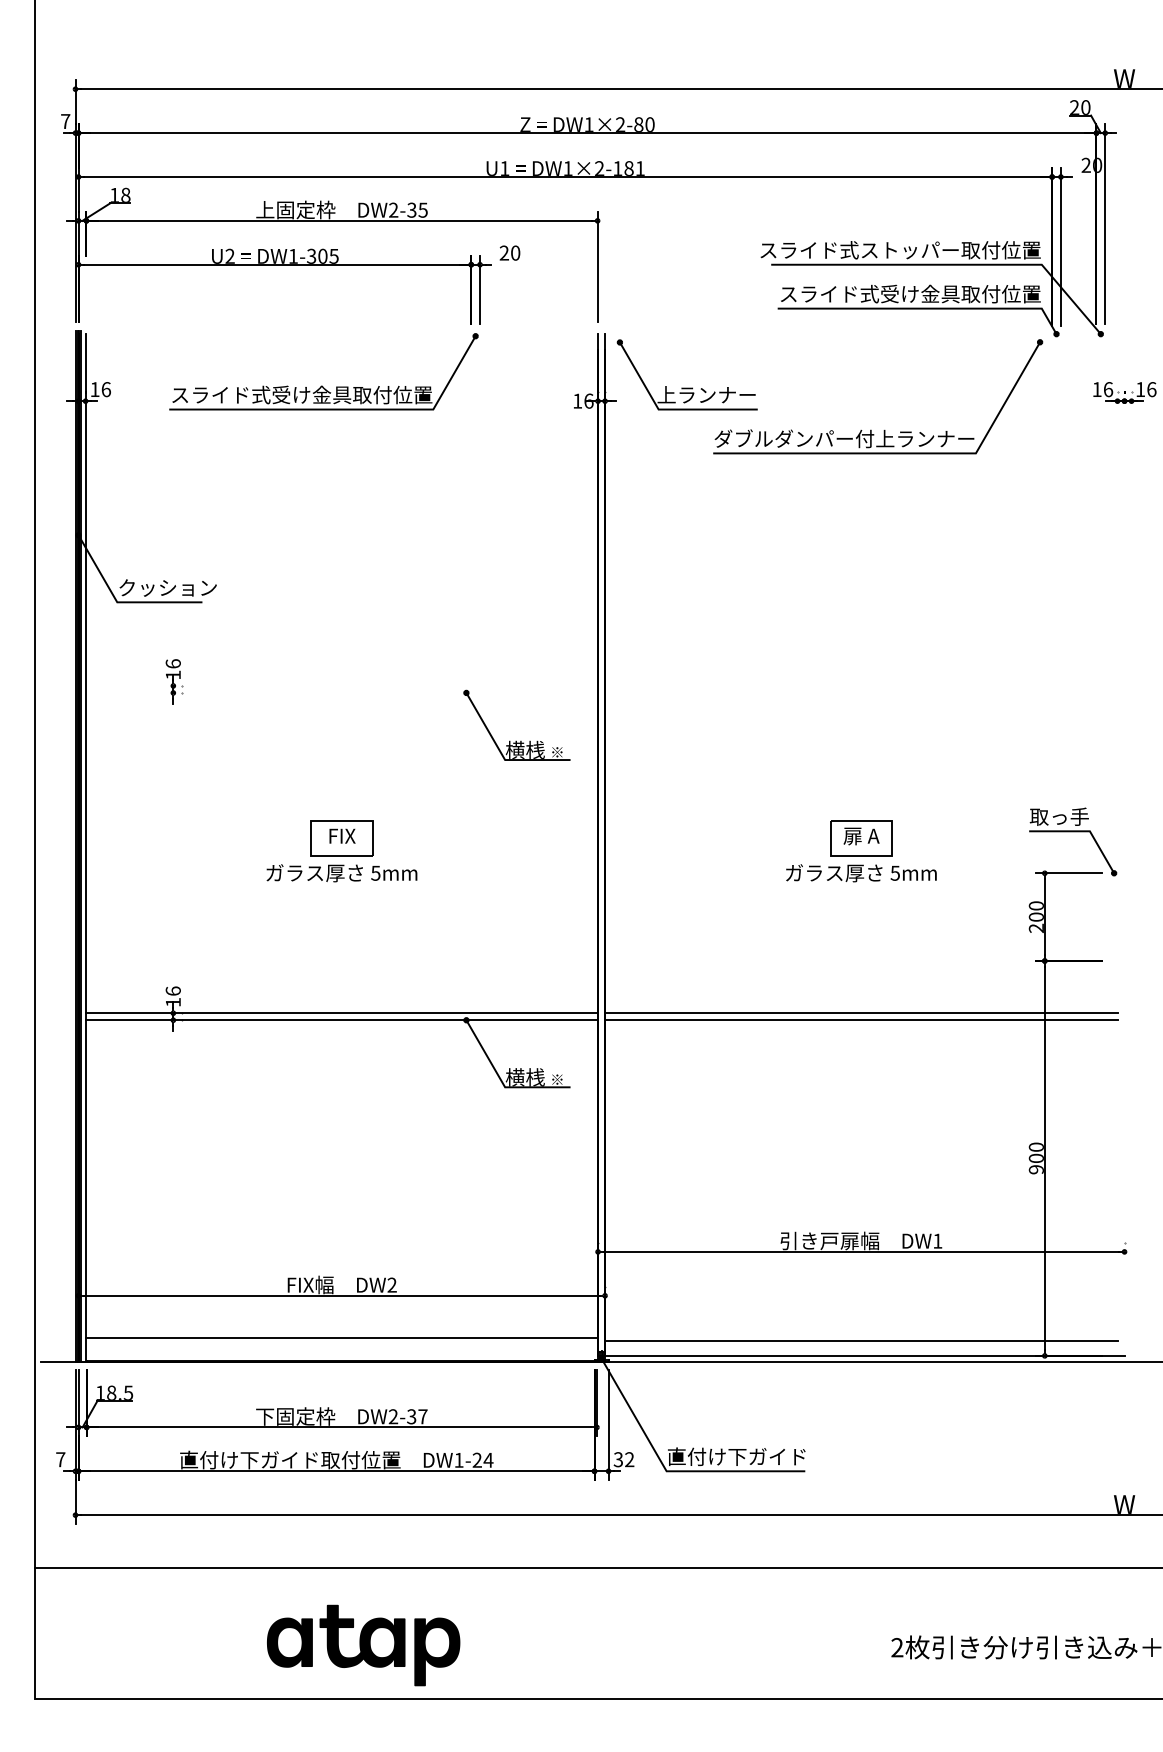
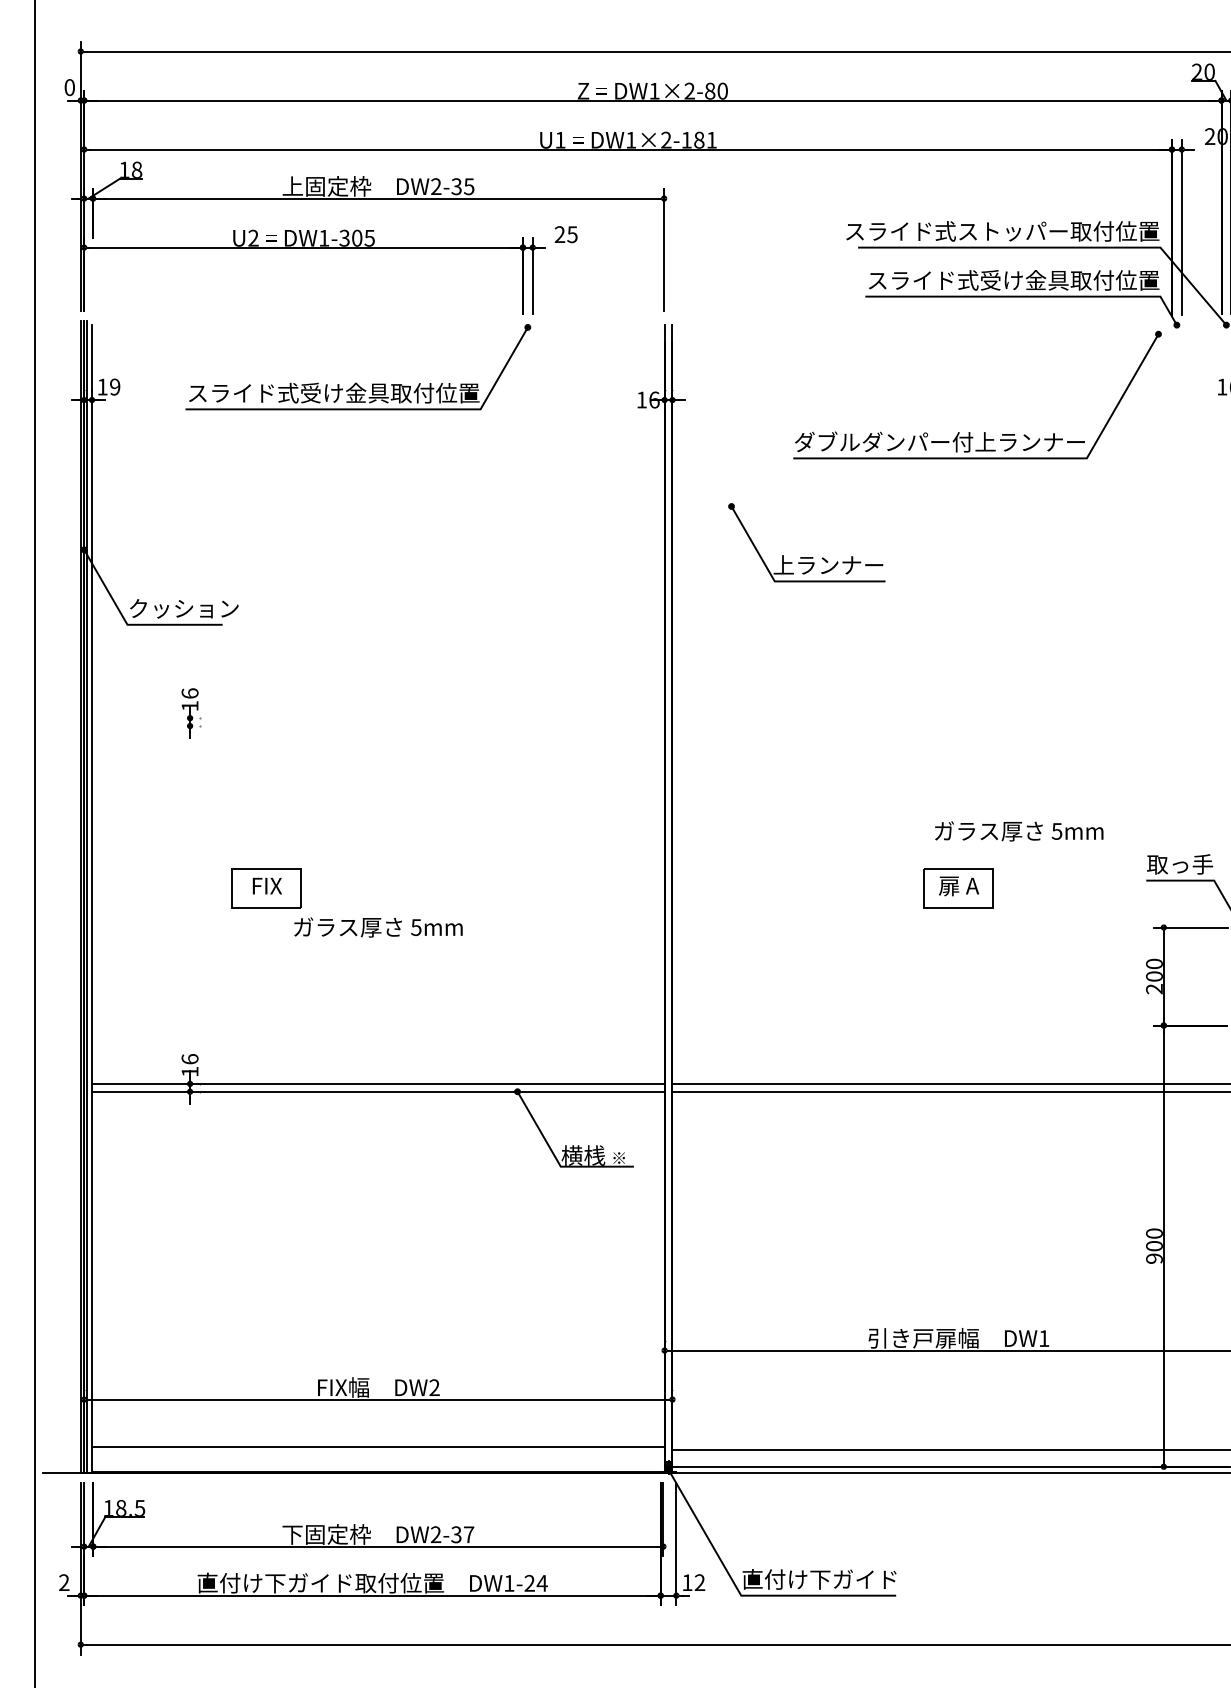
text: (65, 121) -> (69, 87), 7 -> 0
text: (515, 252) -> (572, 233), 20 -> 25
part: (686, 387) -> (805, 556), moved
text: (105, 389) -> (114, 386), 16 -> 19
part: (516, 740) -> (573, 779), removed
part: (341, 838) -> (266, 888), moved
text: (861, 873) -> (1019, 831), moved
text: (60, 1459) -> (64, 1582), 7 -> 2
text: (617, 1459) -> (686, 1582), 32 -> 12

